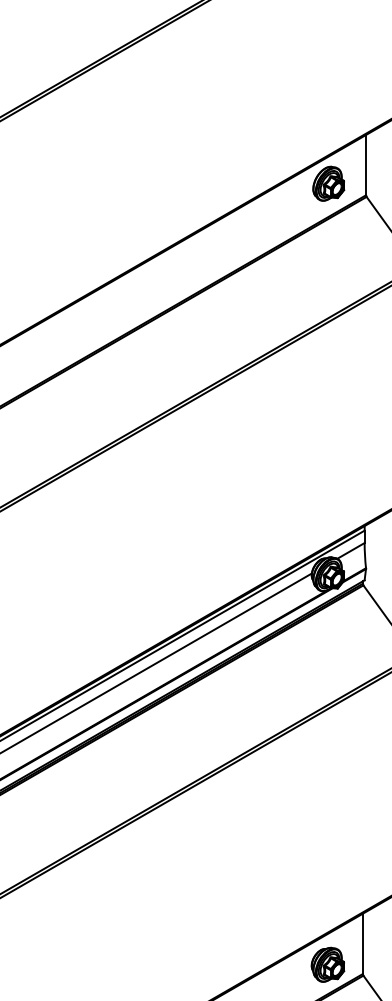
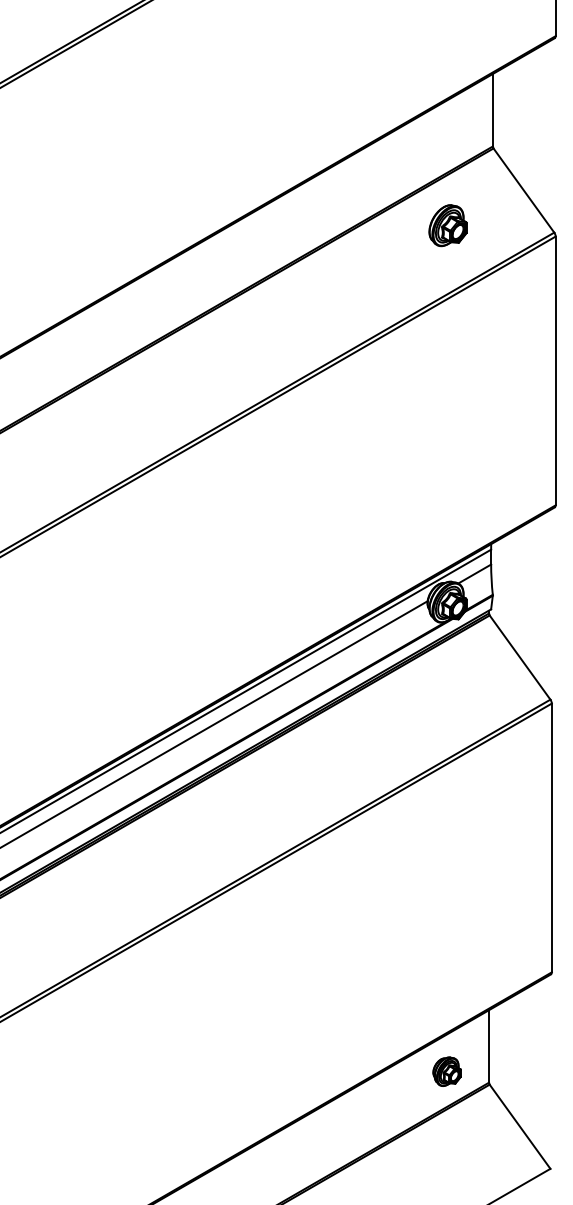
part: (328, 183) -> (447, 225), moved
part: (327, 964) -> (446, 1071), size x0.7

